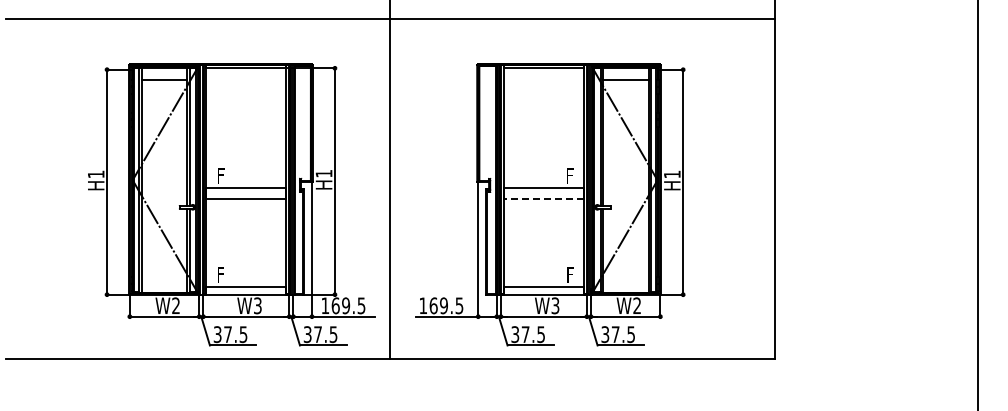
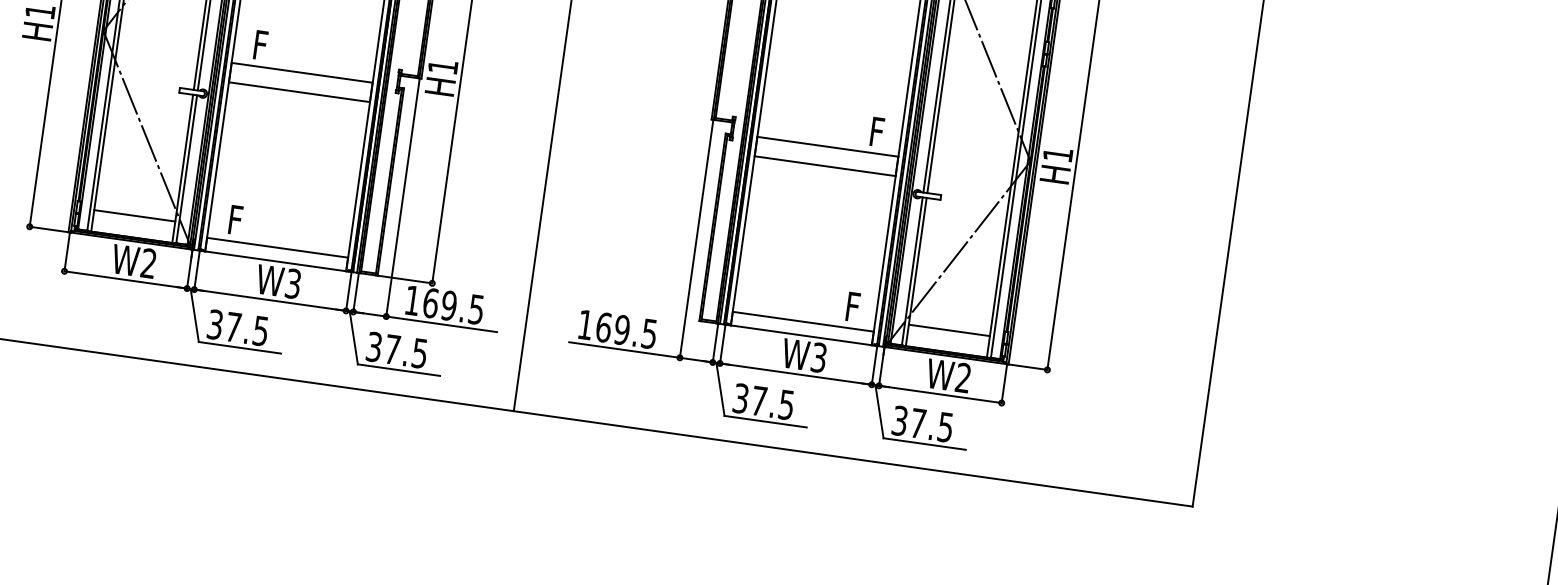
line: (543, 199) -> (824, 166), dashed -> solid
line: (164, 280) -> (134, 215), added
line: (625, 280) -> (949, 330), added

